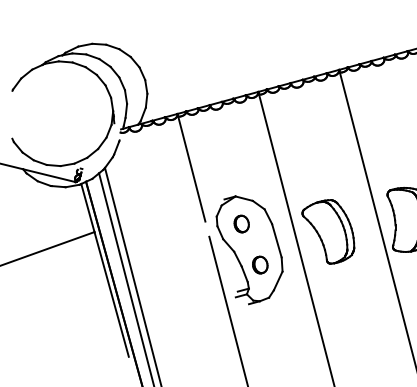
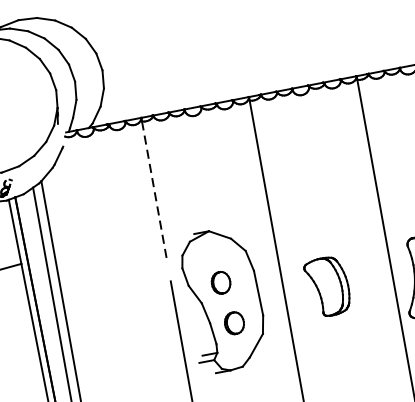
line: (191, 169) -> (154, 191), solid -> dashed
part: (241, 223) -> (220, 282), moved
part: (328, 231) -> (326, 286), size x0.7

